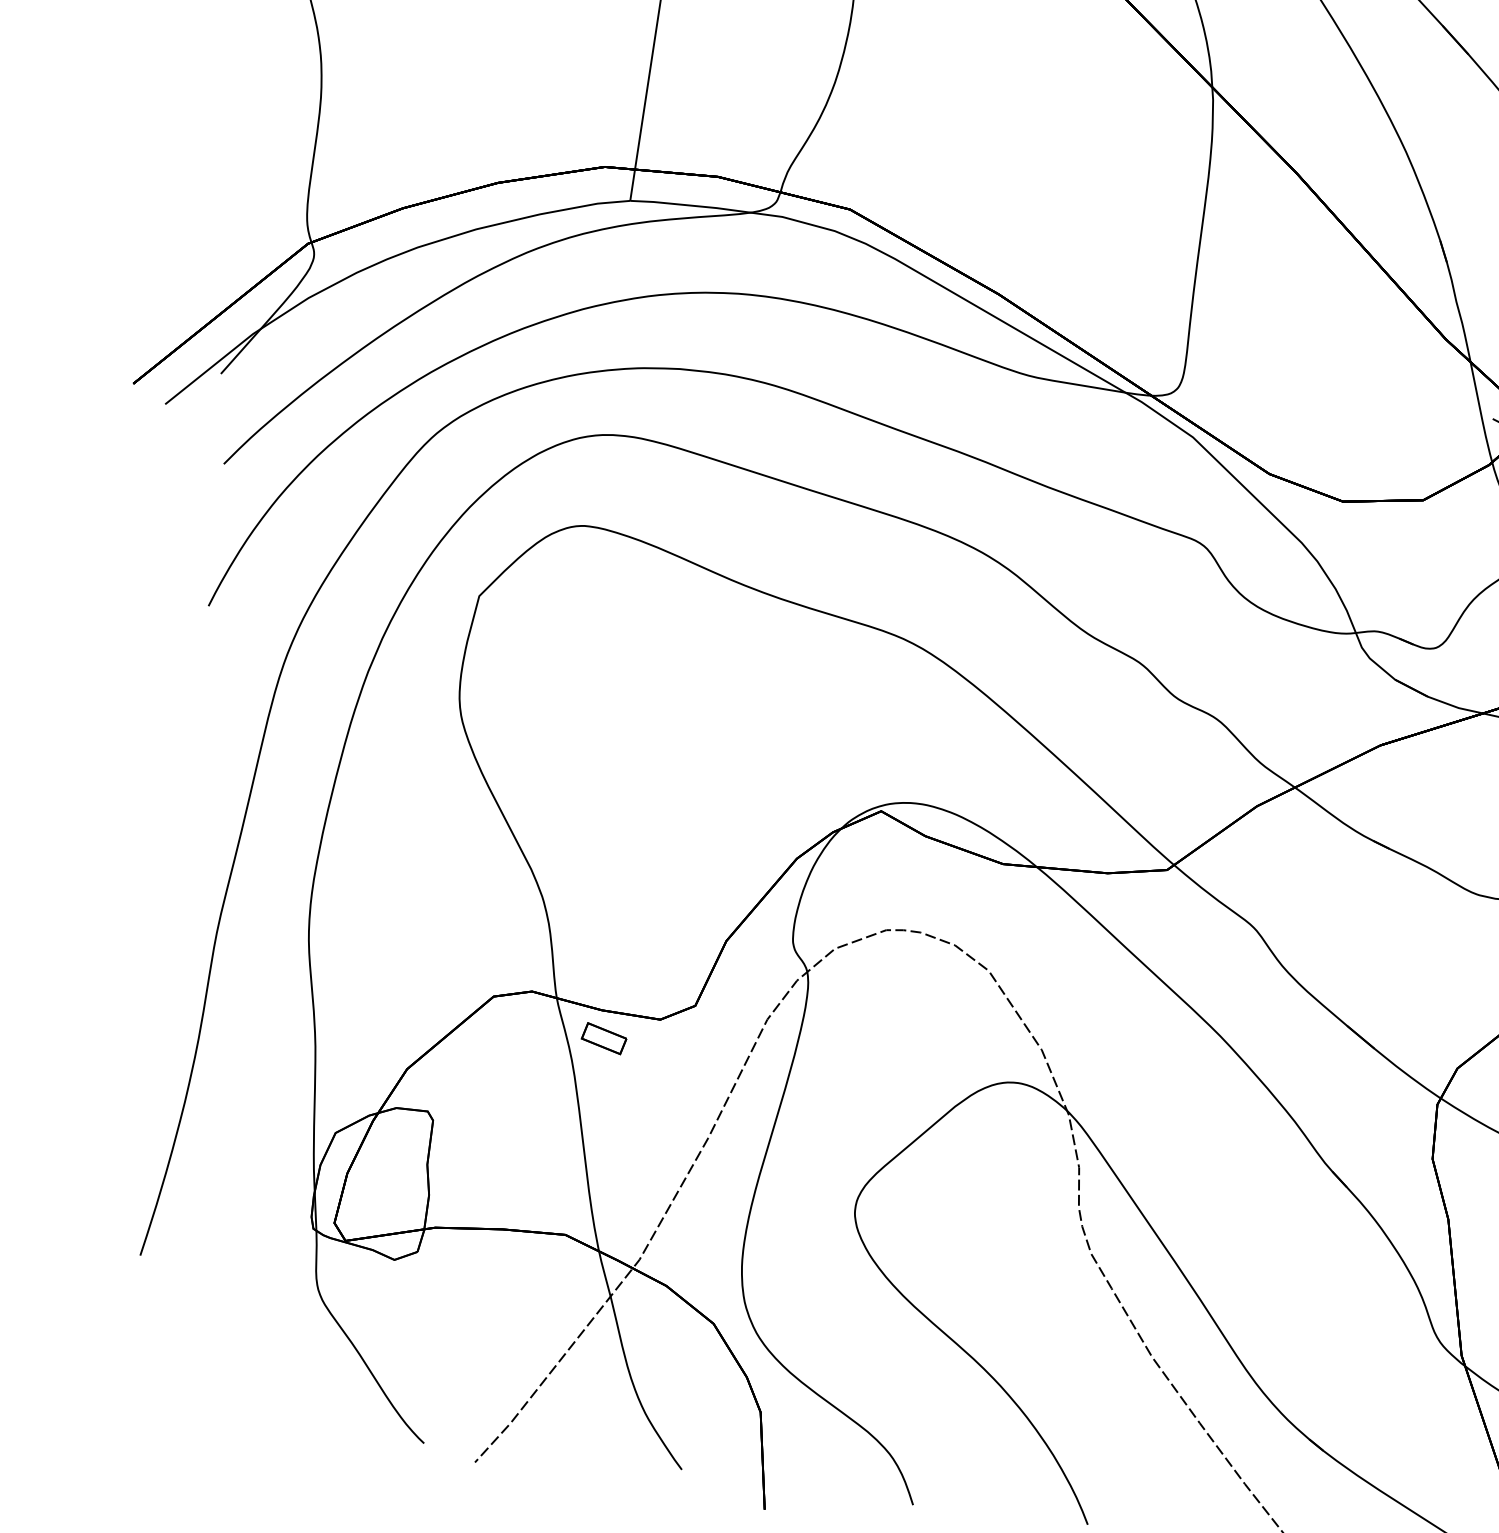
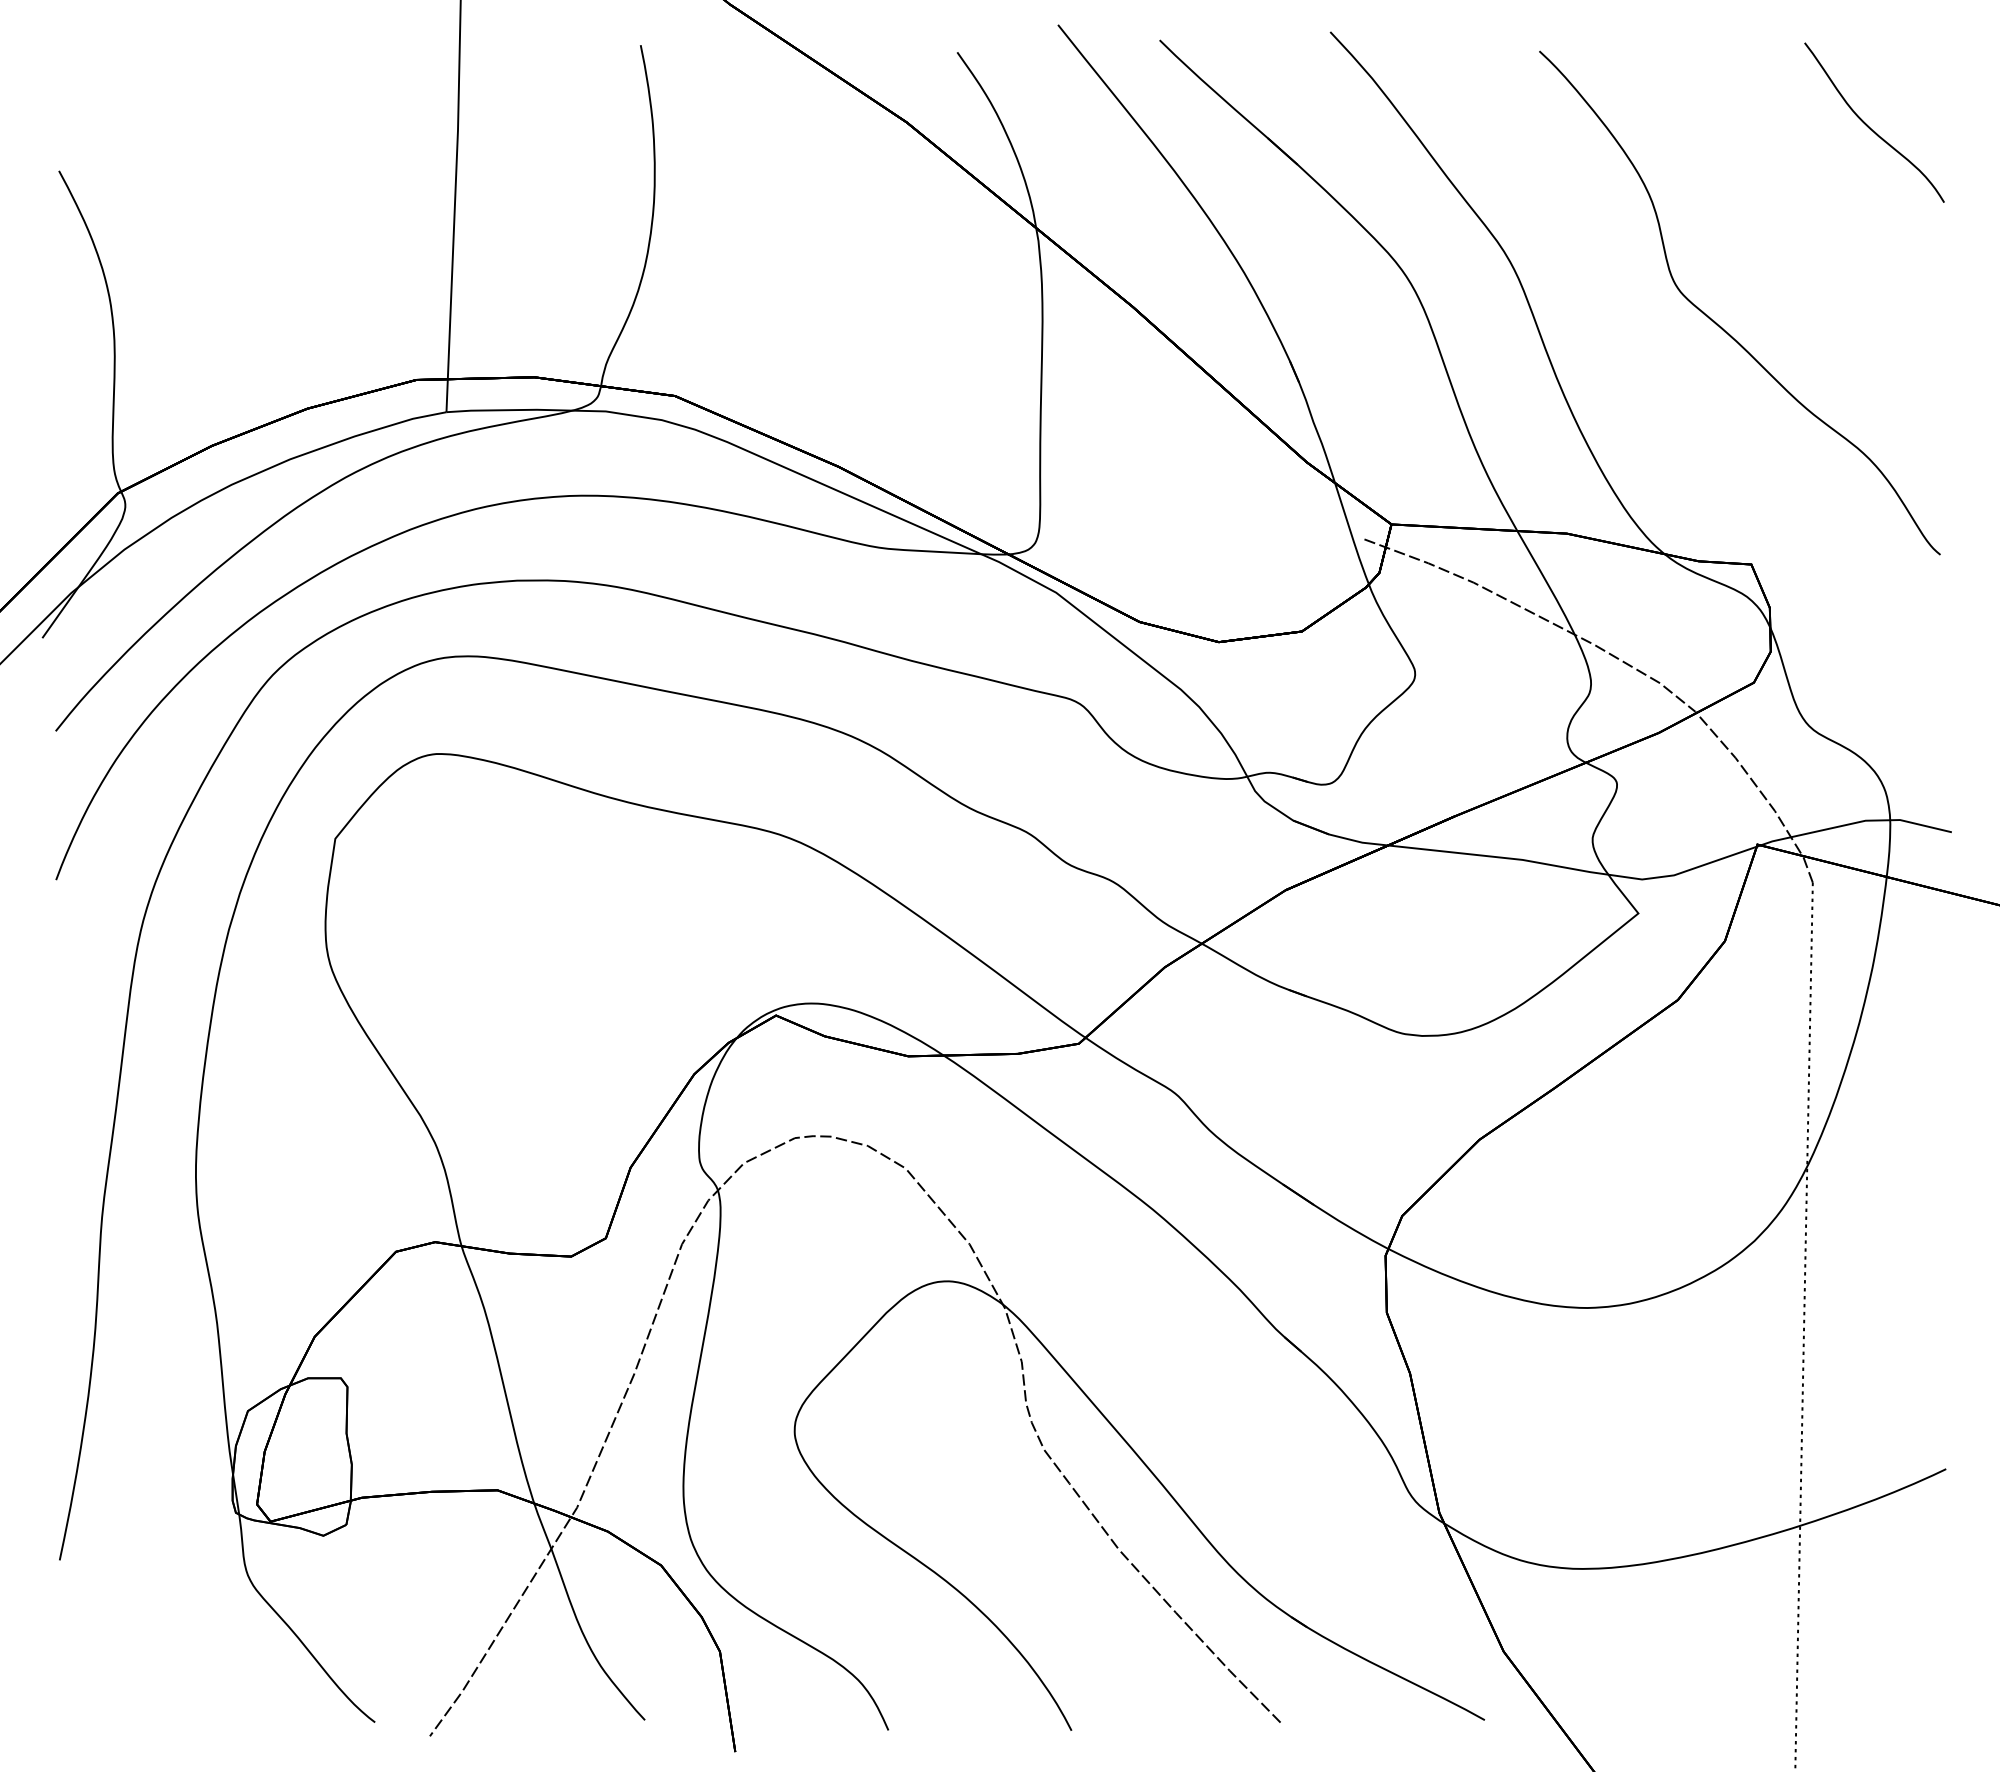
part: (604, 1038) -> (515, 1282), removed

